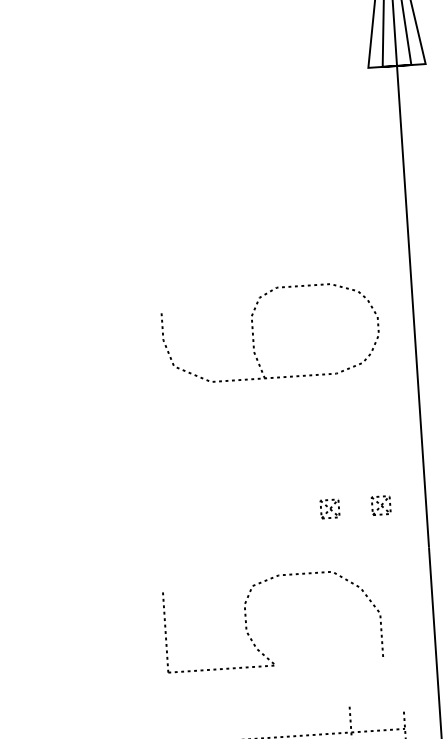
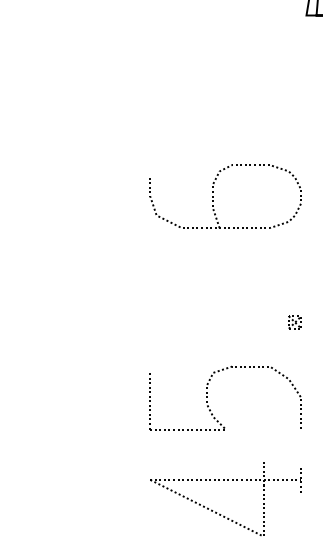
part: (329, 509) -> (258, 322), removed
part: (246, 621) -> (207, 397), moved

